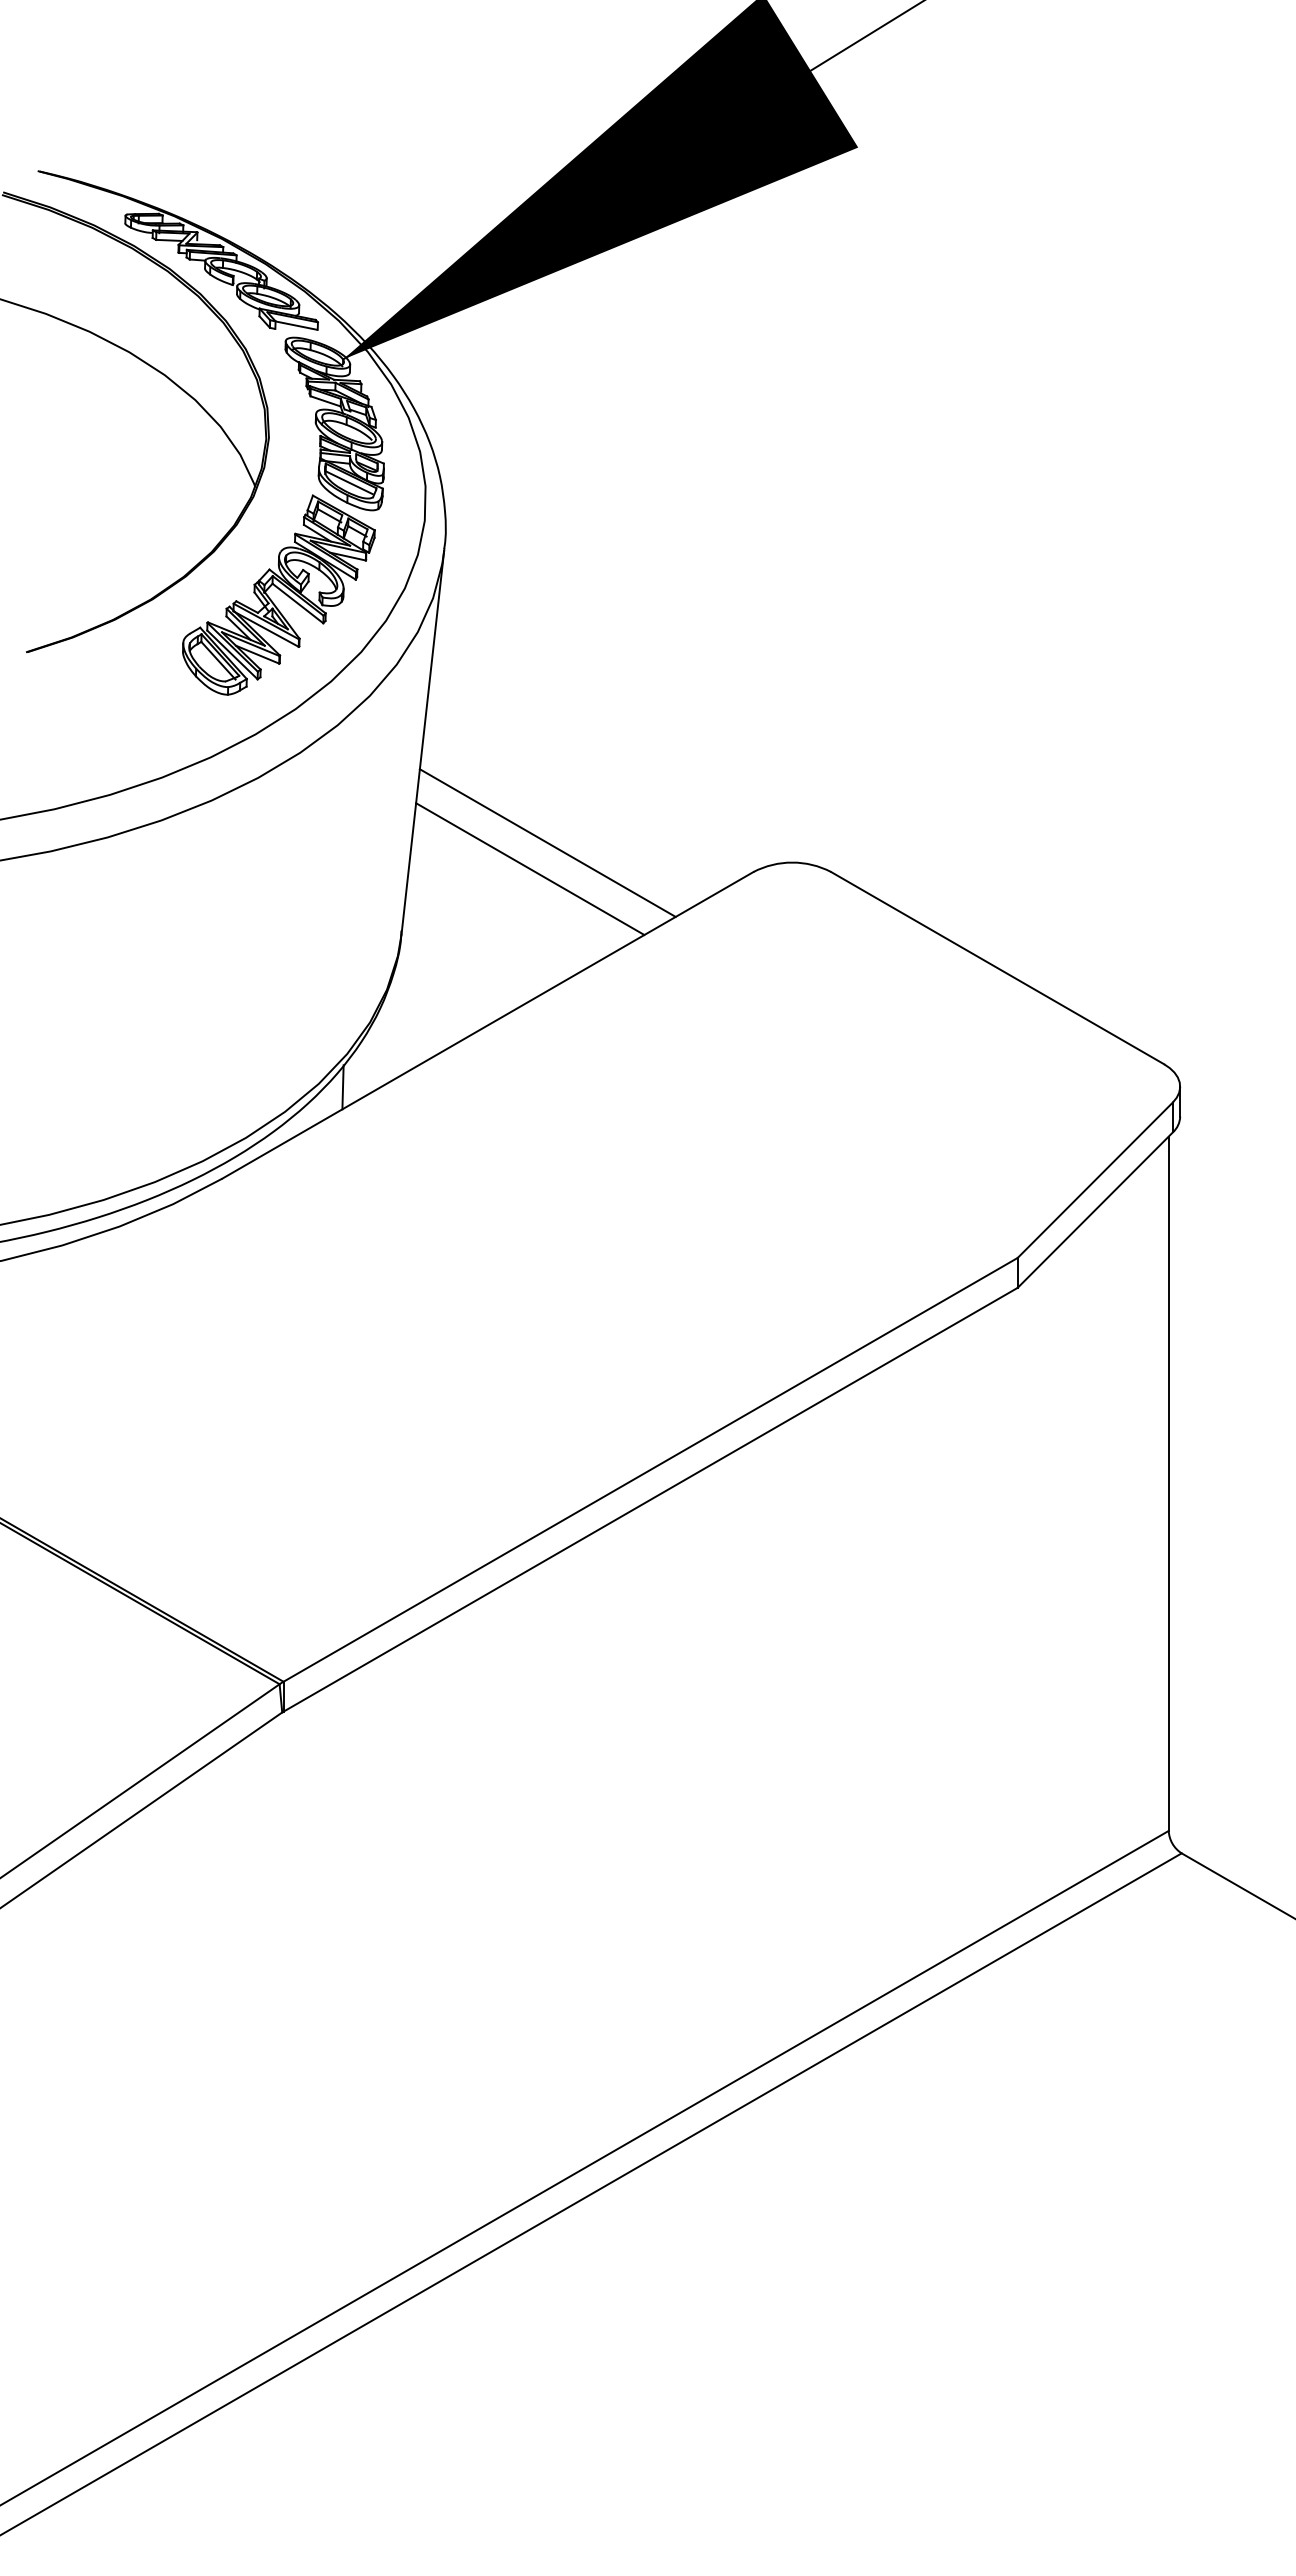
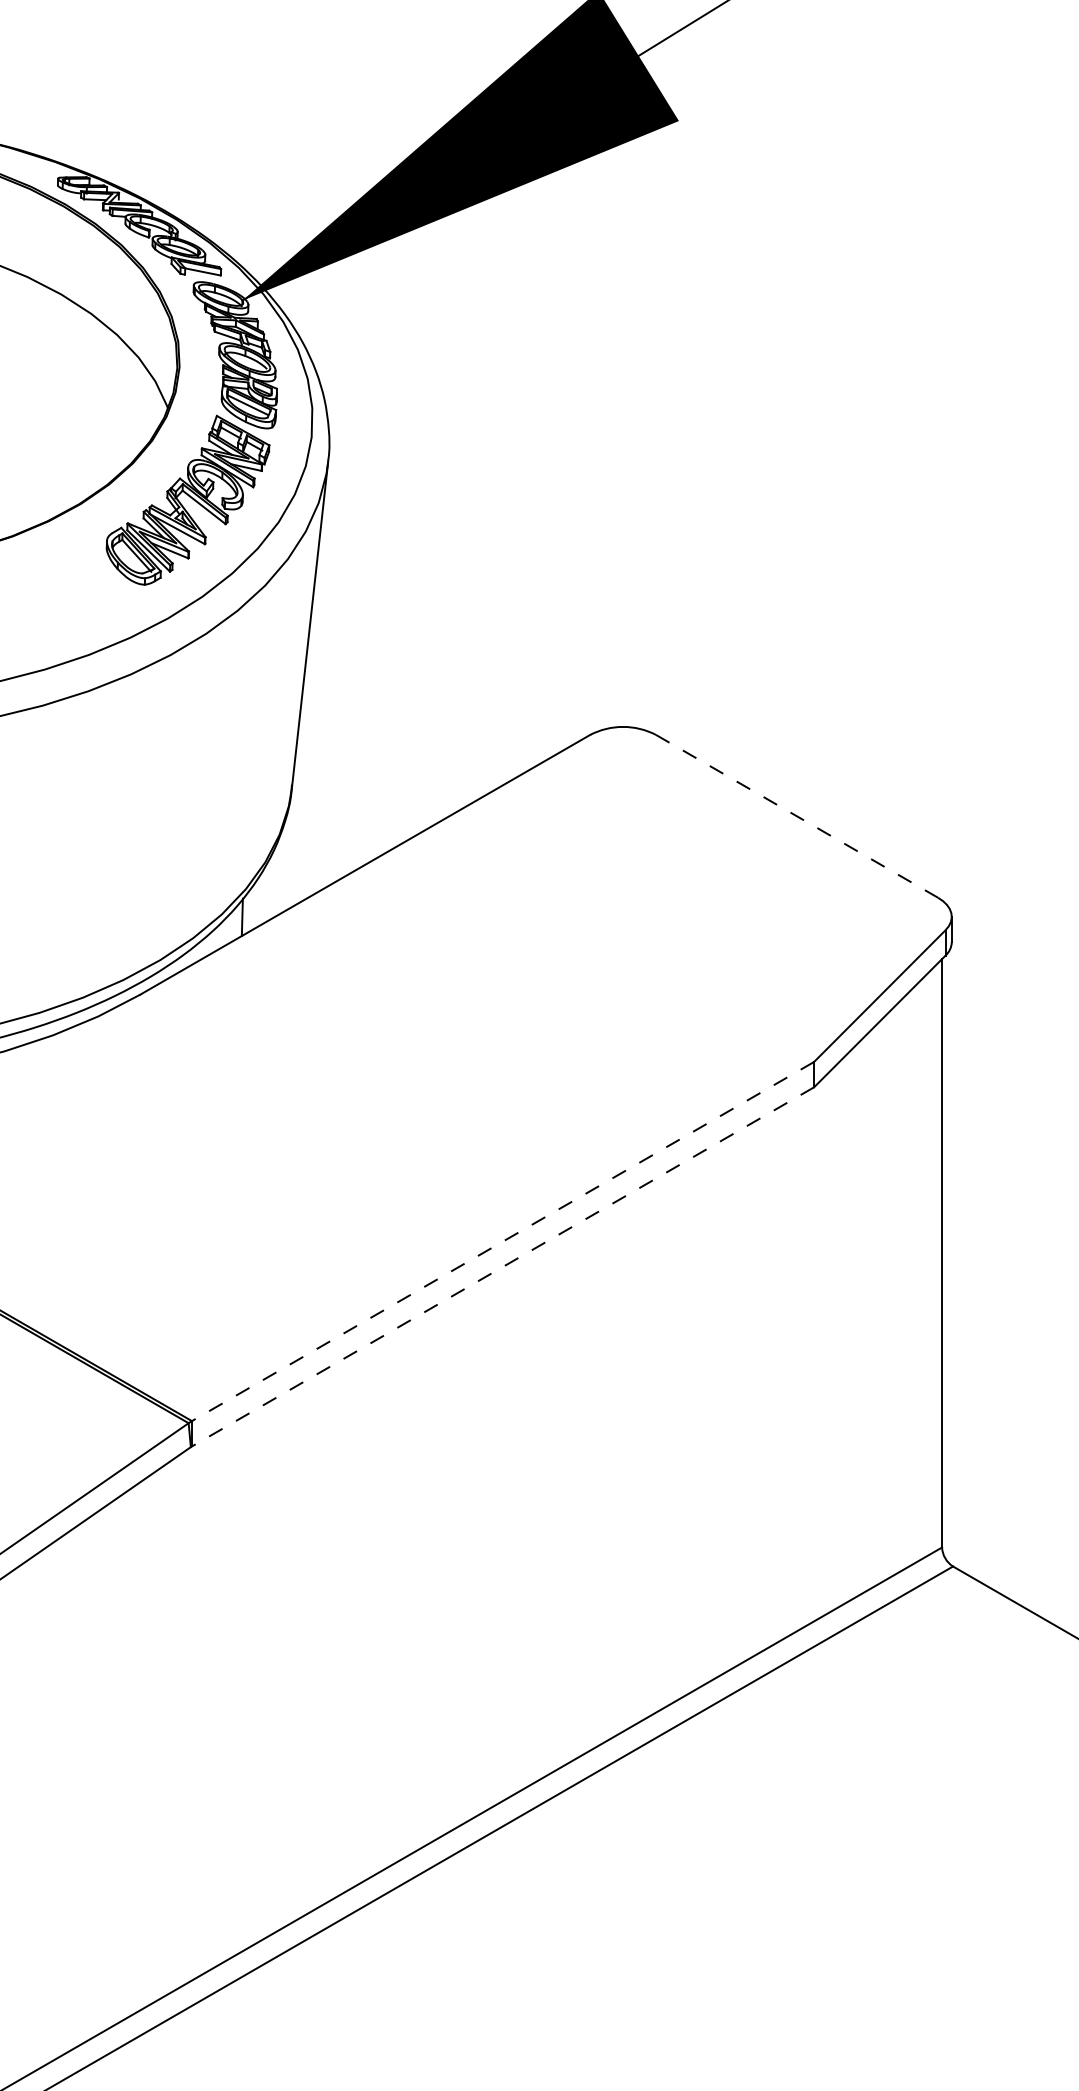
line: (547, 842) -> (415, 709), removed
line: (530, 869) -> (401, 732), removed
line: (998, 968) -> (797, 816), solid -> dashed
line: (650, 1469) -> (502, 1241), solid -> dashed
line: (650, 1499) -> (502, 1266), solid -> dashed

